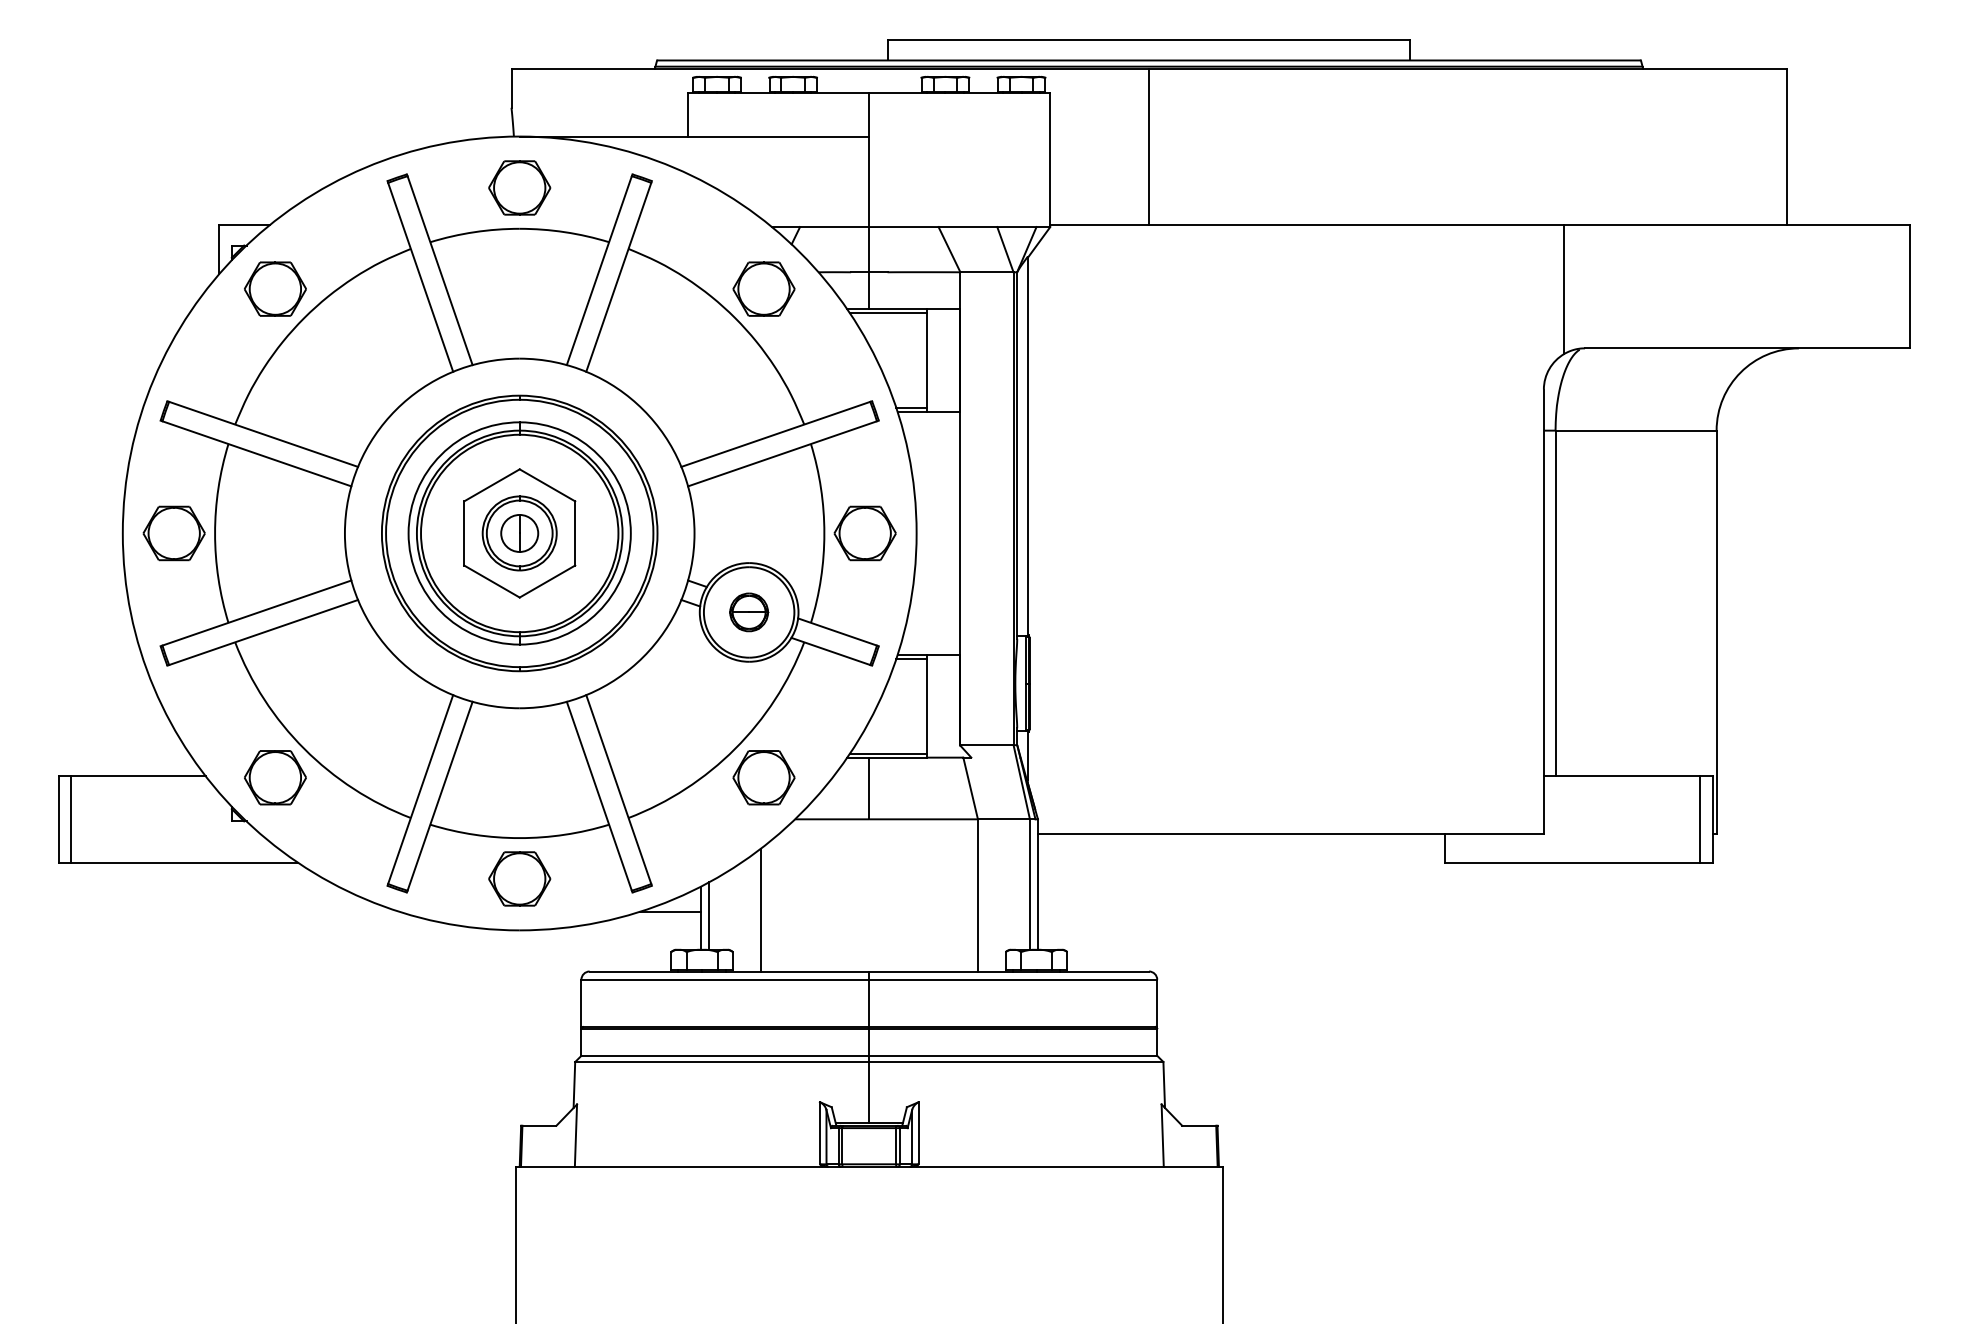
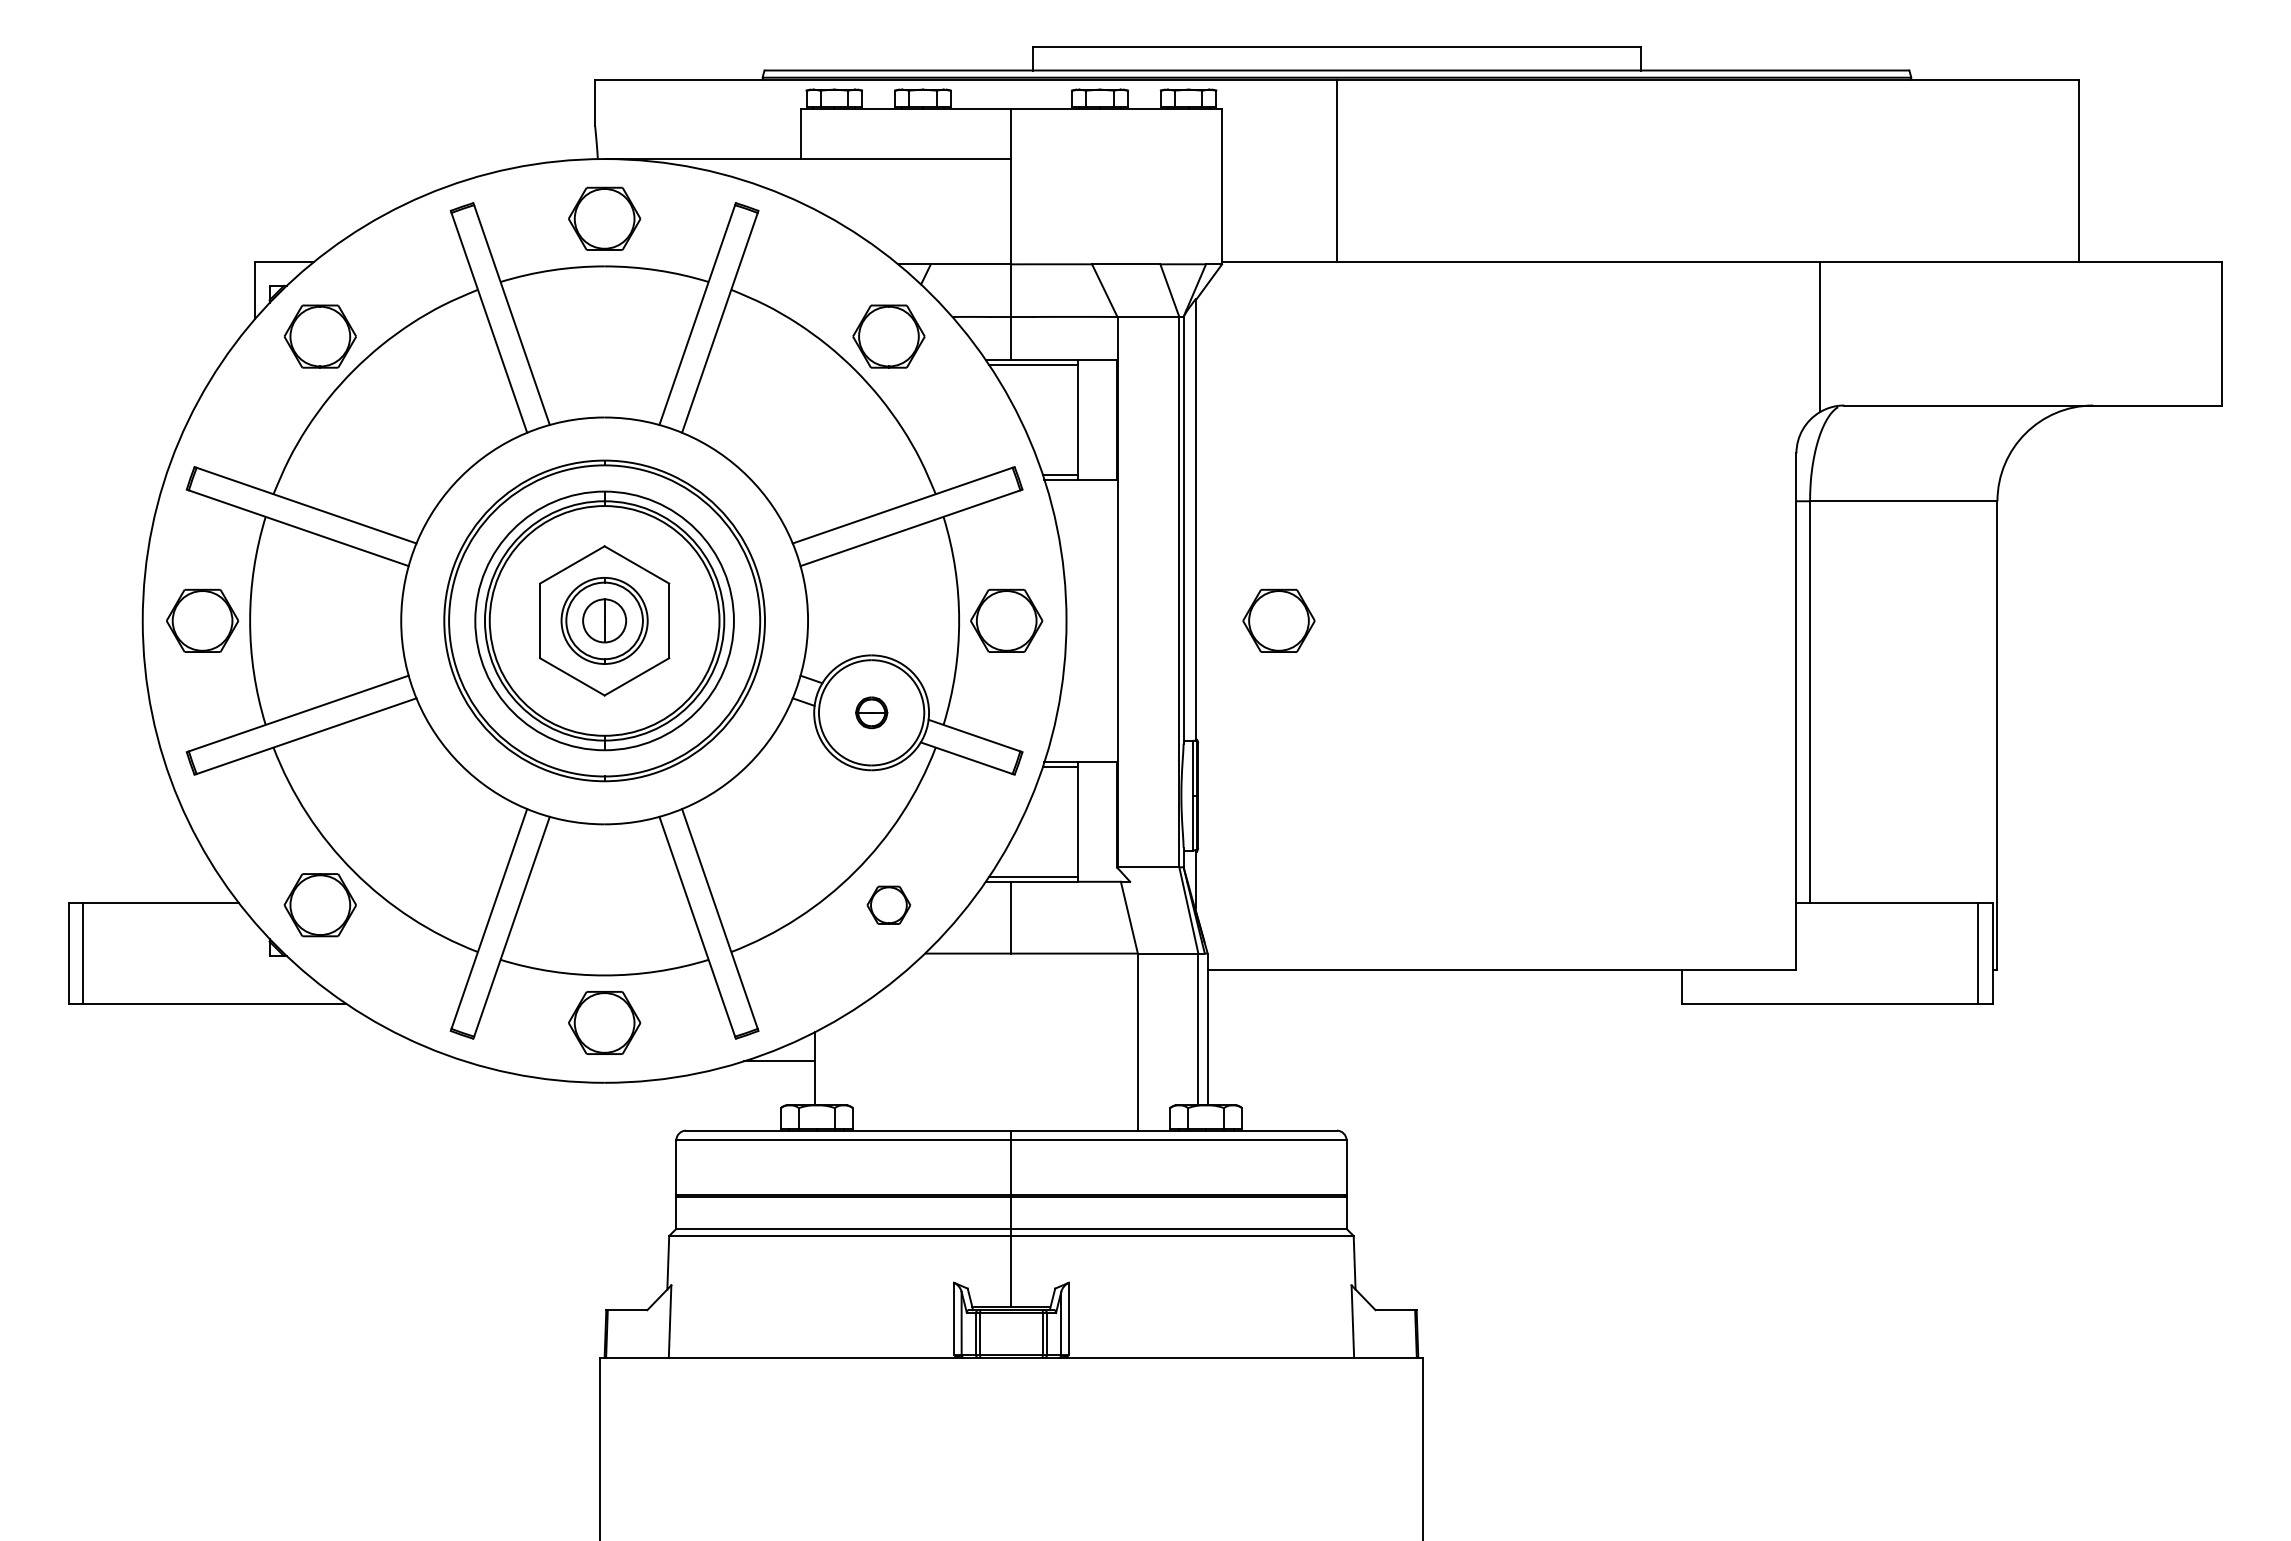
part: (1098, 533) -> (1278, 620), added
part: (749, 612) -> (872, 712), size x0.7
part: (763, 777) -> (888, 904), size x0.6
line: (760, 909) -> (884, 1058), removed
line: (708, 915) -> (824, 1065), removed

